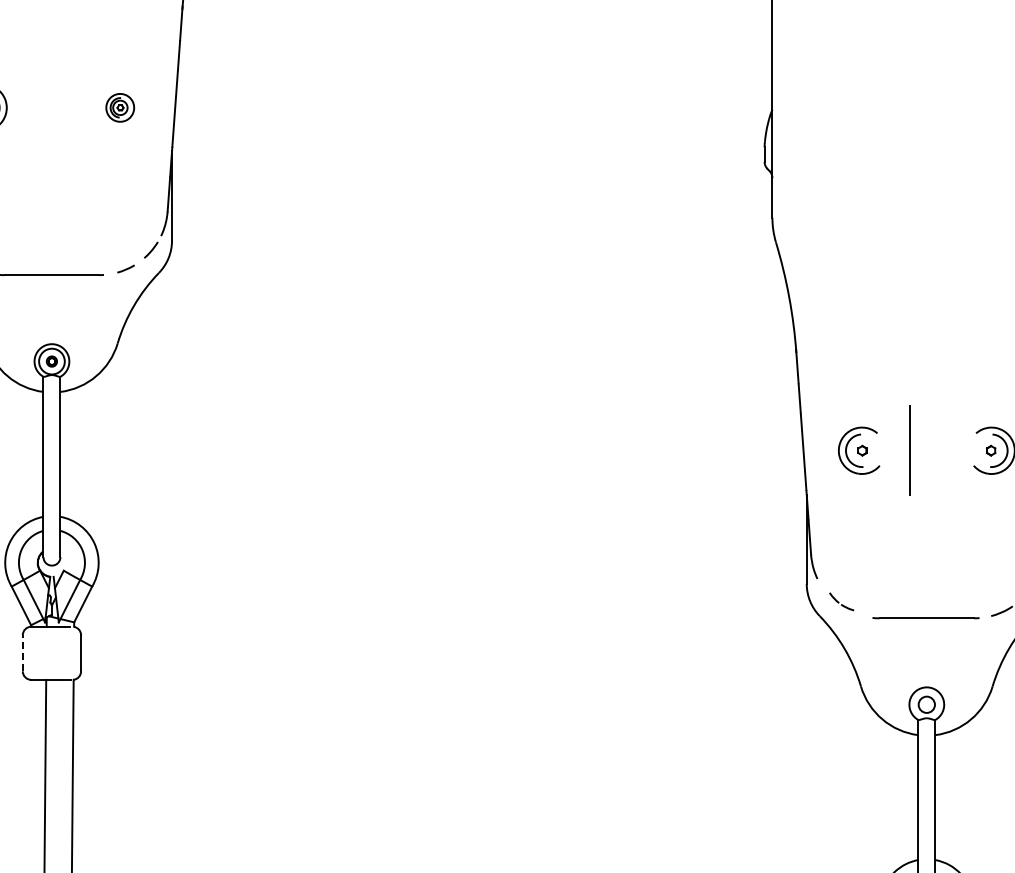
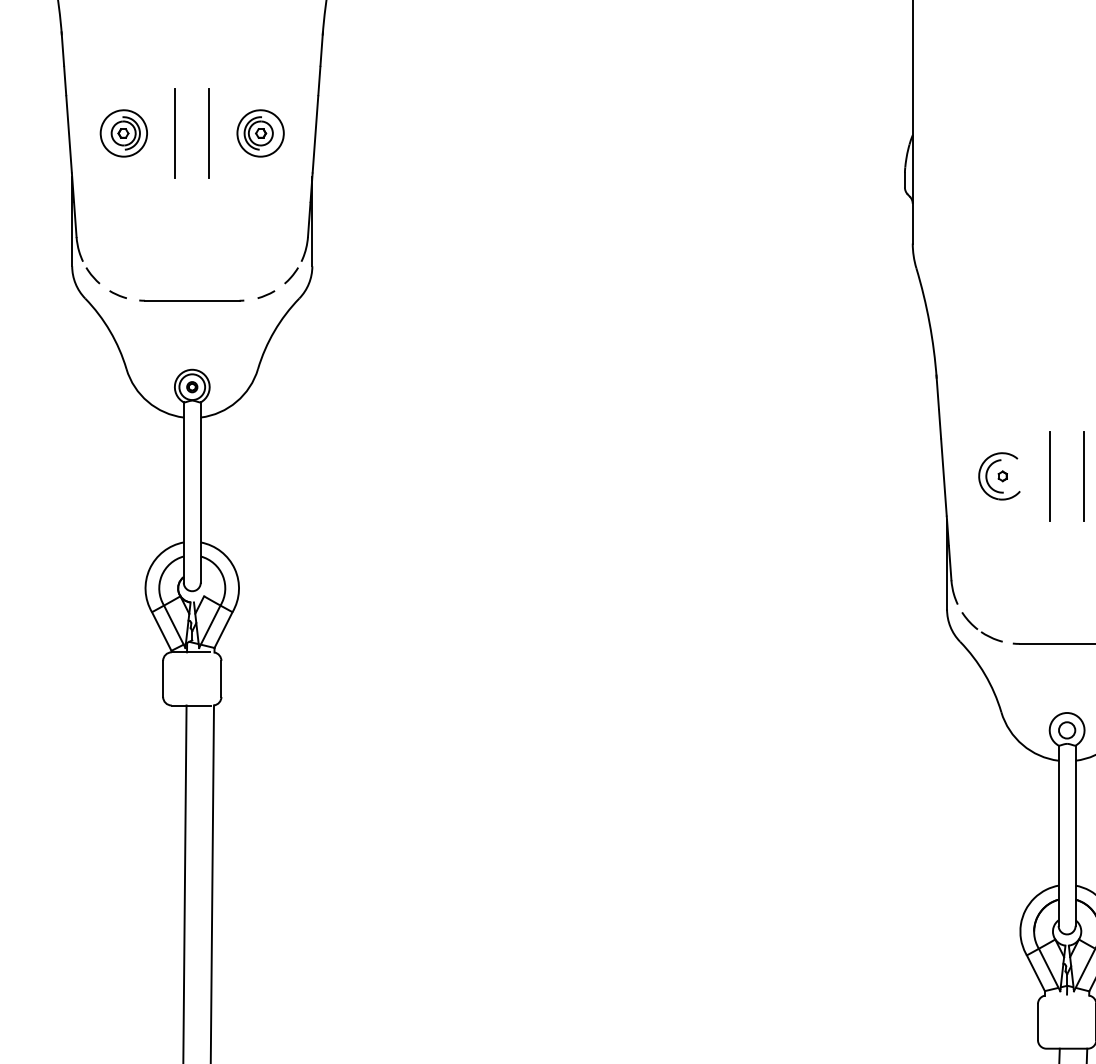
line: (35, 106) -> (175, 132), added
line: (69, 106) -> (209, 132), added
part: (120, 107) -> (260, 133), size x1.67
line: (944, 449) -> (1084, 475), added
part: (841, 601) -> (981, 627), size x1.67
line: (23, 652) -> (163, 678), dashed -> solid

